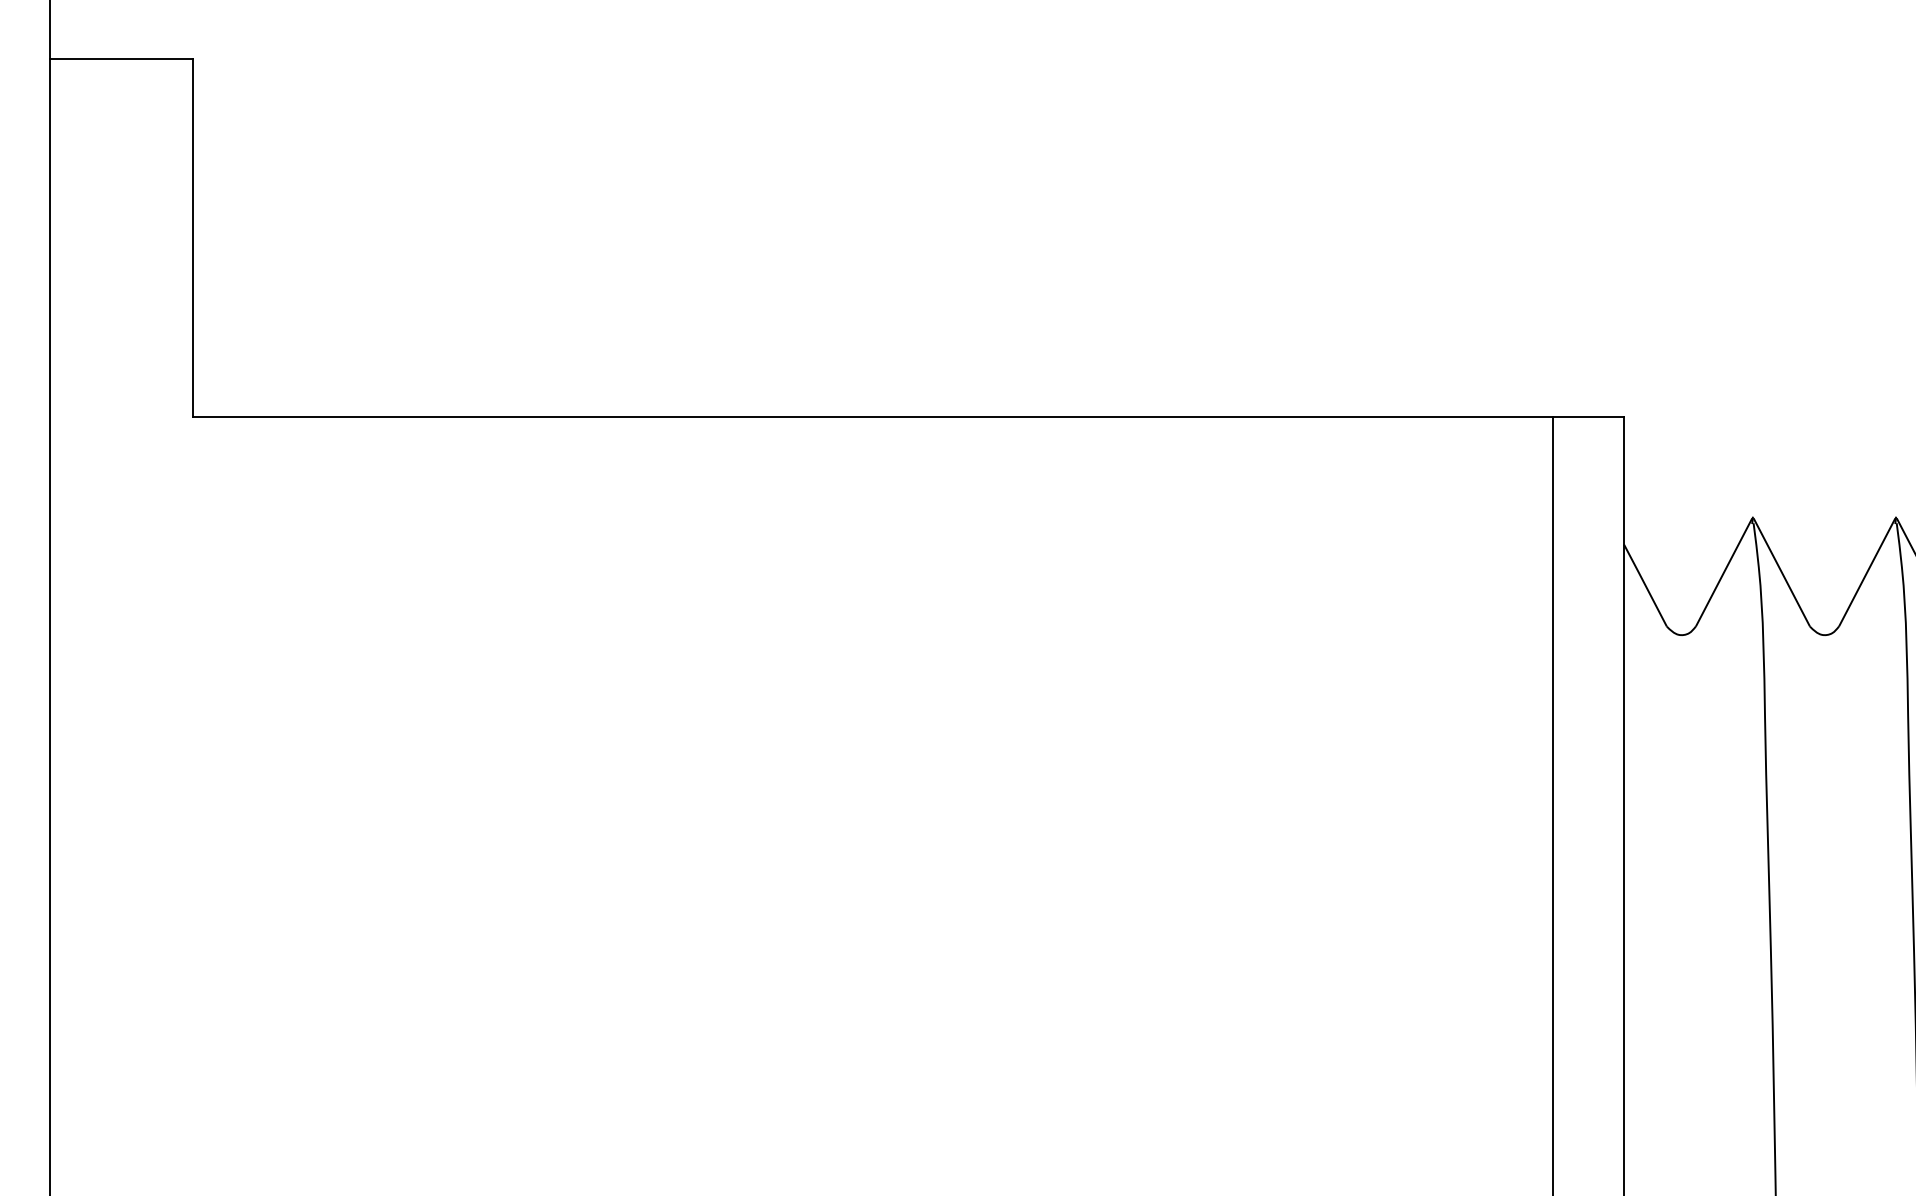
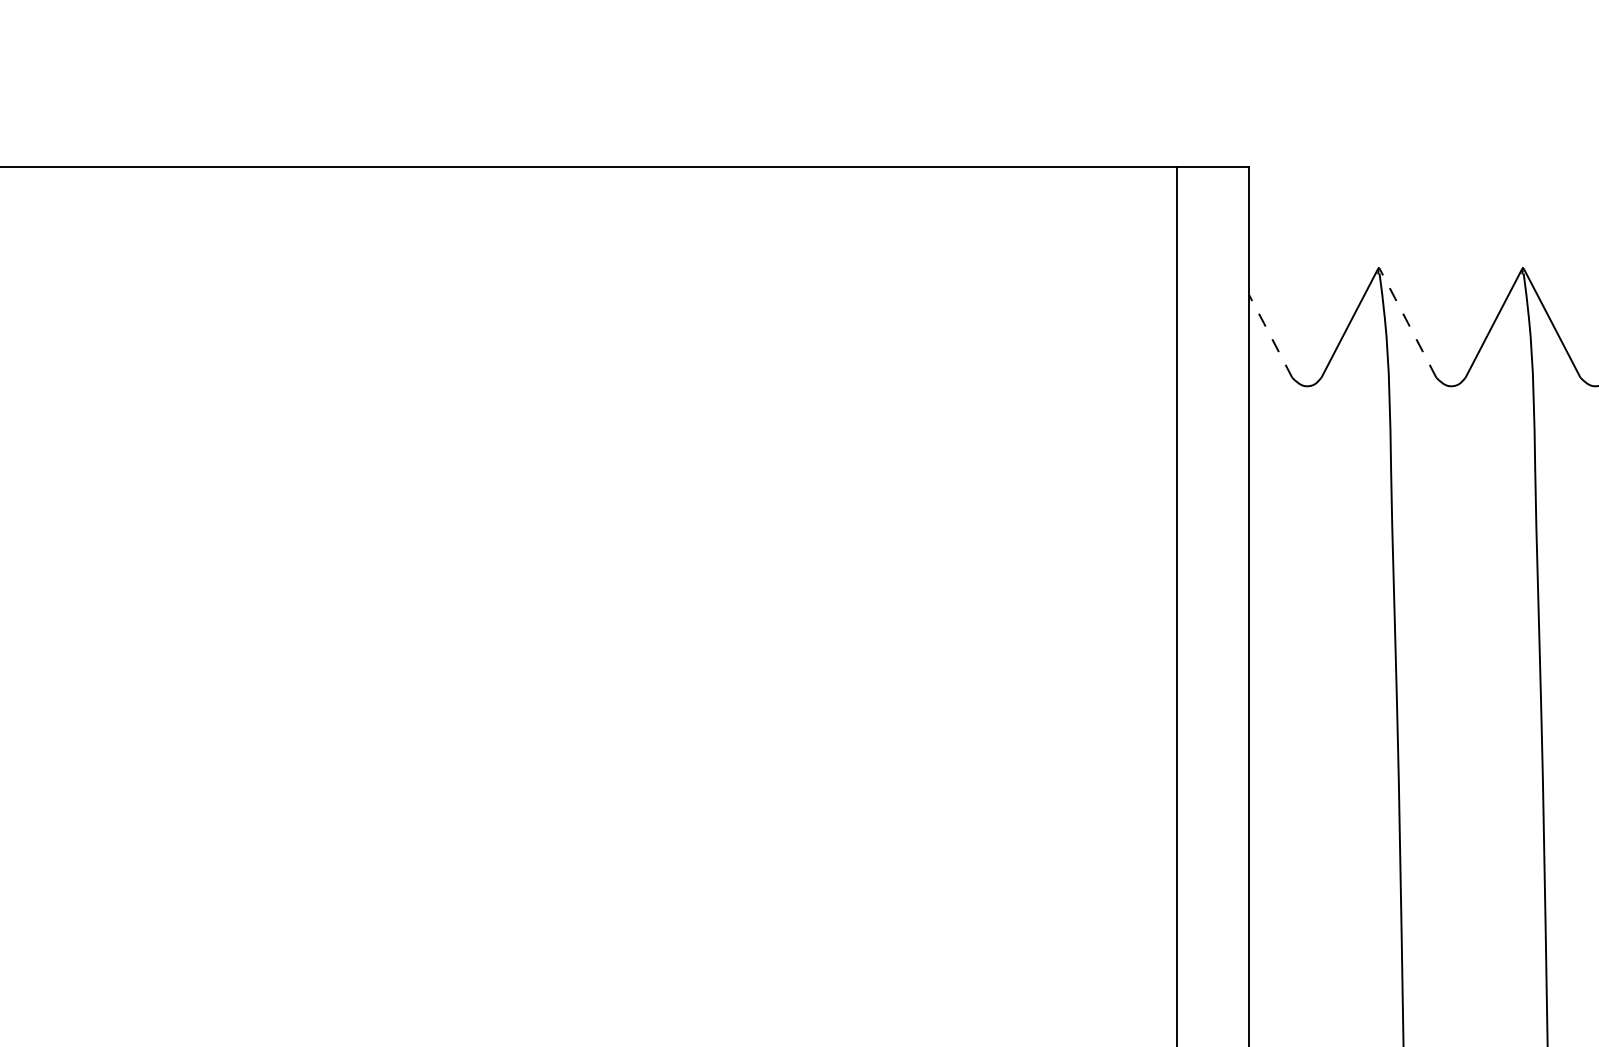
line: (1781, 572) -> (1407, 323), solid -> dashed
line: (1645, 584) -> (1270, 335), solid -> dashed

